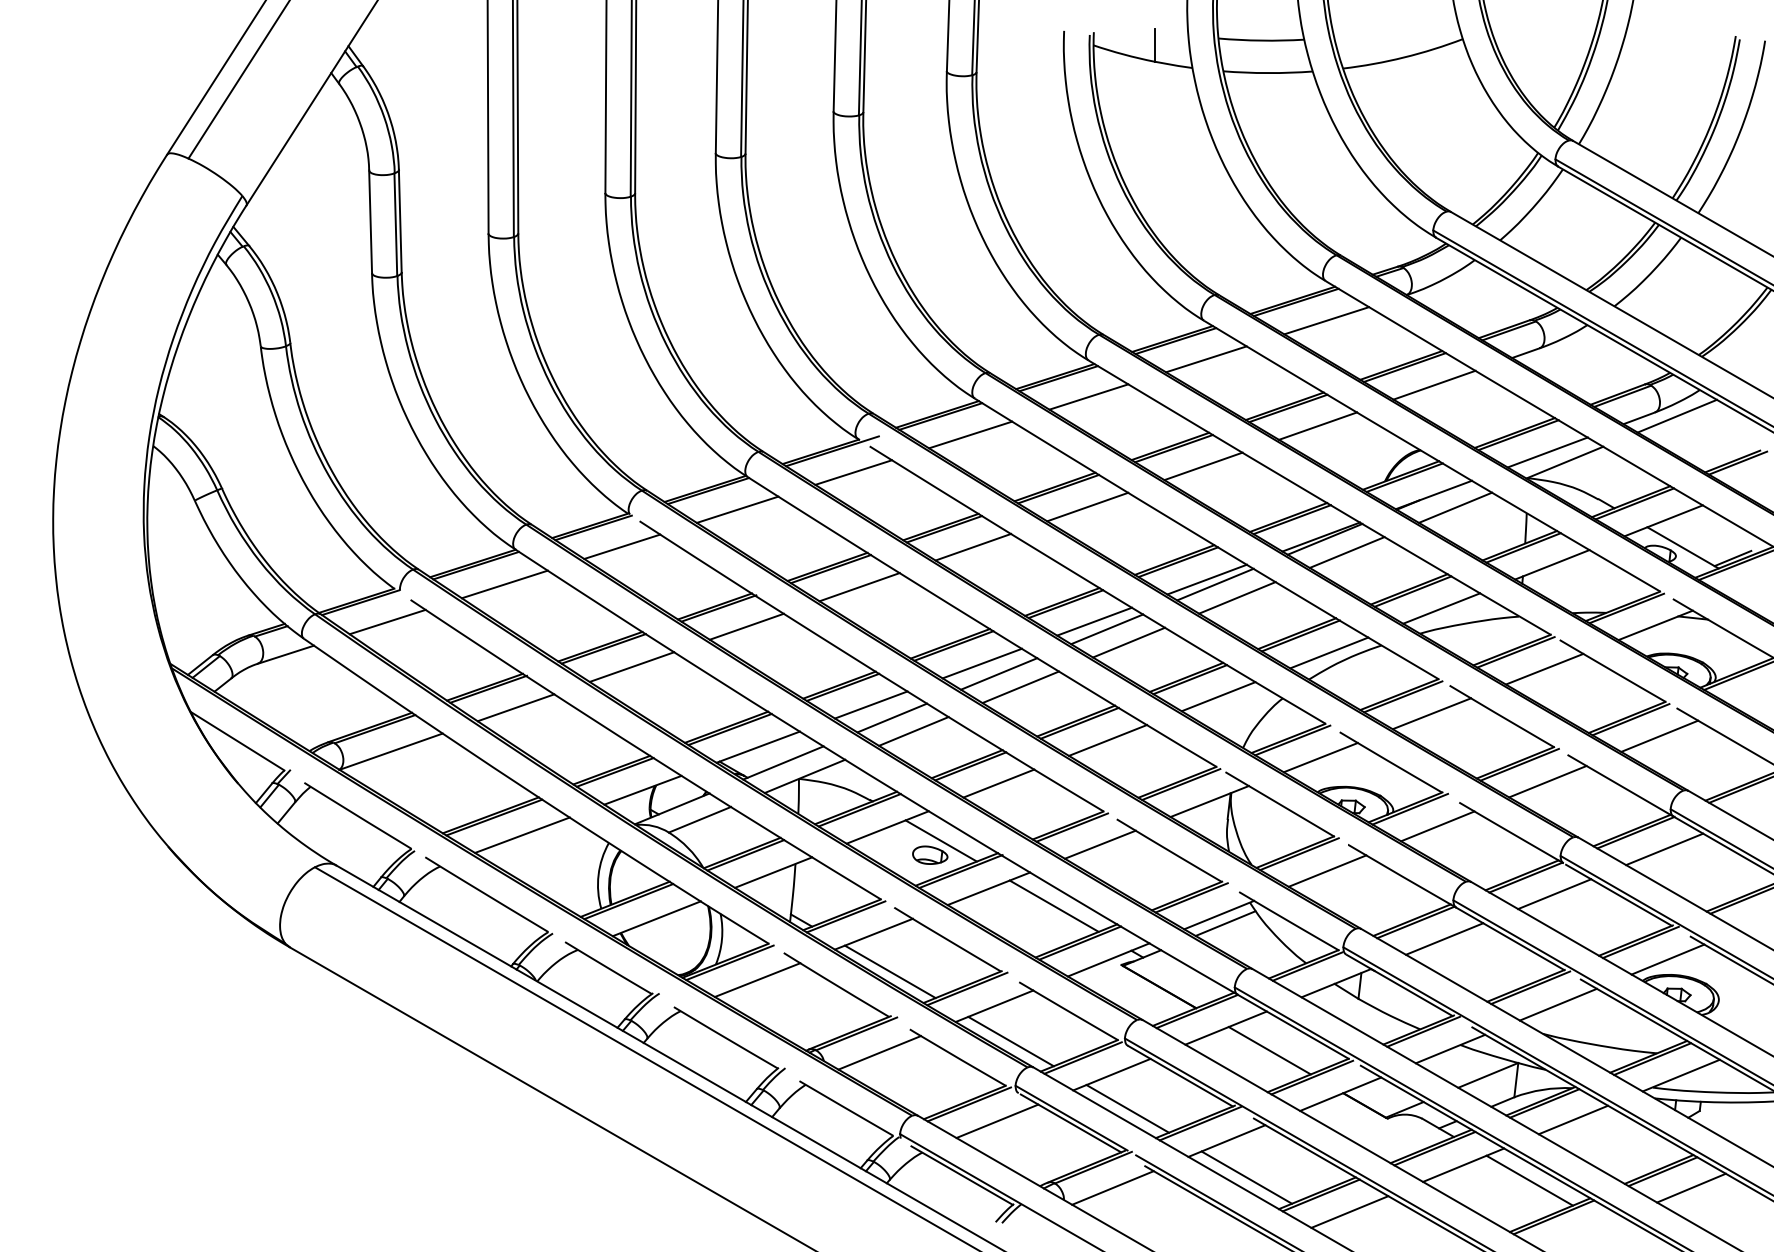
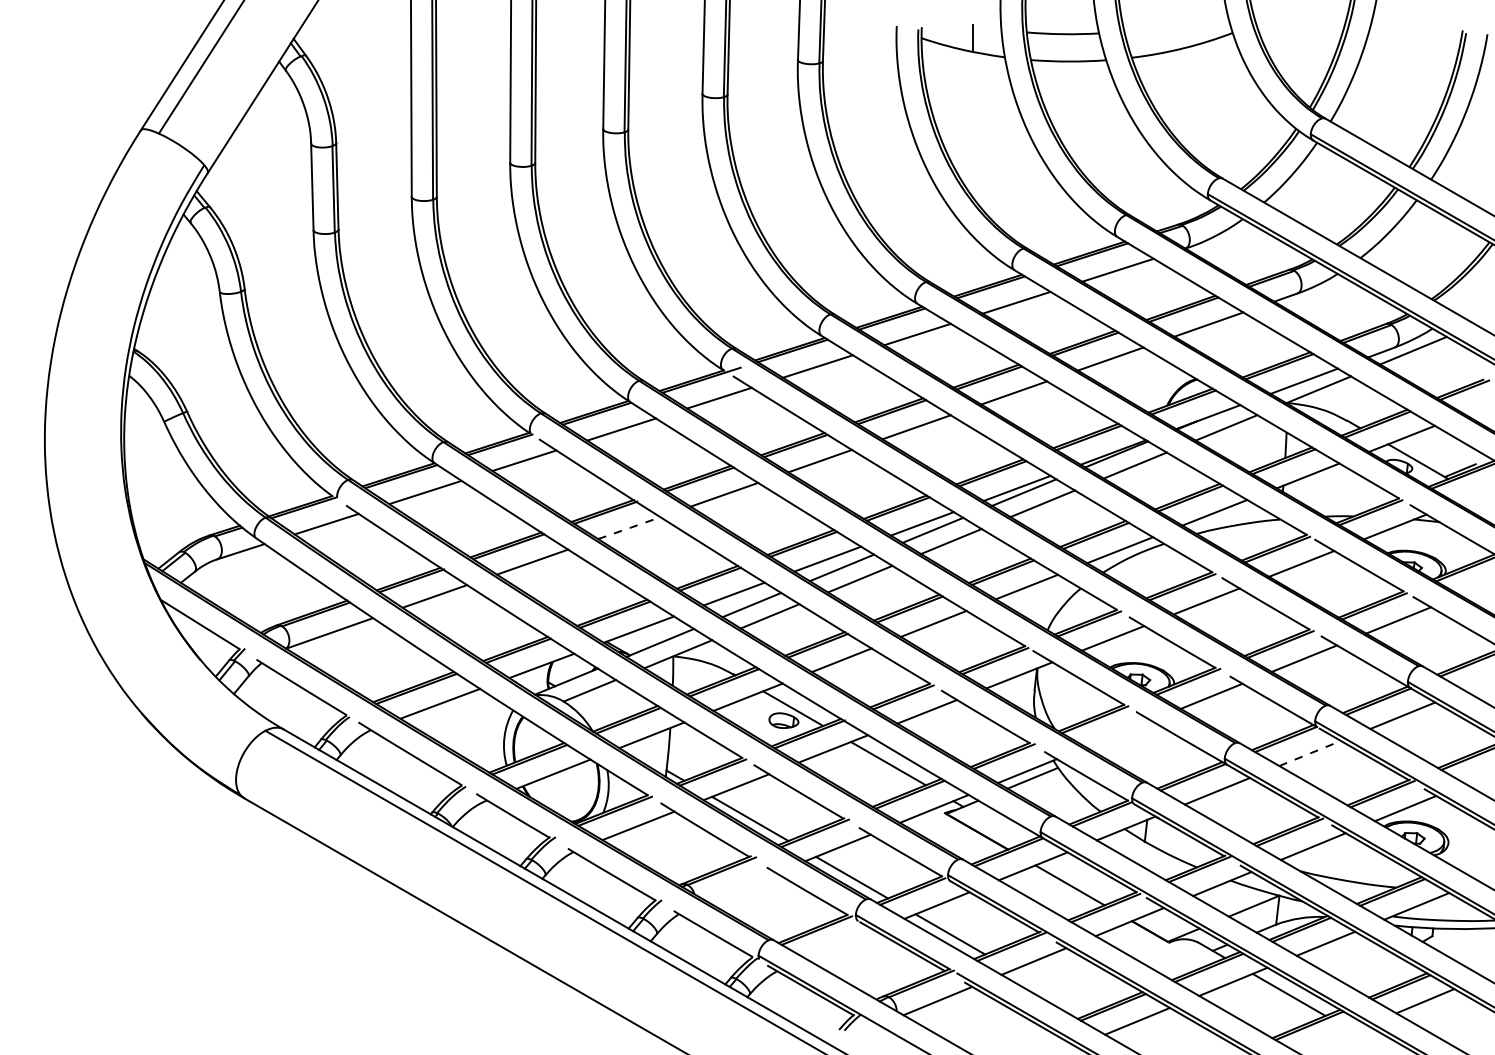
line: (746, 626) -> (629, 527), solid -> dashed
line: (1327, 870) -> (1118, 733), removed
line: (1555, 894) -> (1310, 753), solid -> dashed
line: (879, 1053) -> (741, 887), removed
line: (997, 1120) -> (840, 944), removed
line: (1246, 1177) -> (1050, 992), removed

